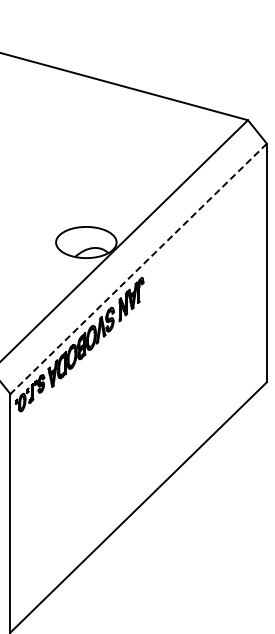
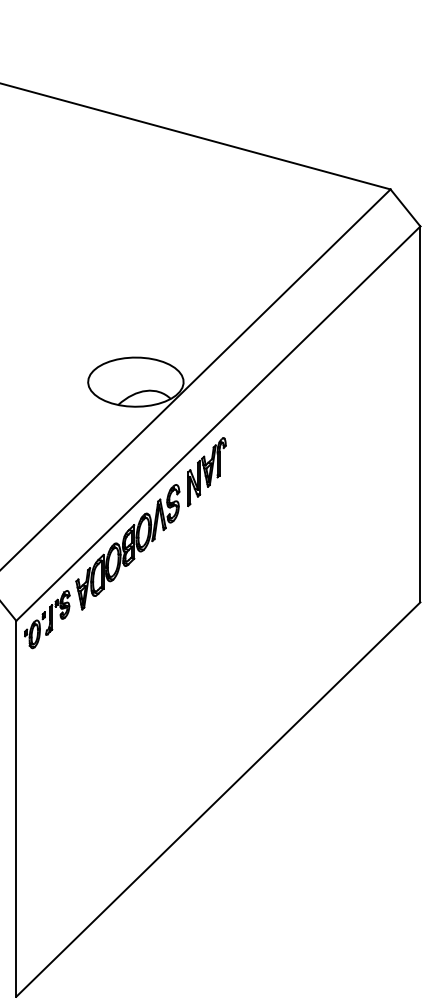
line: (138, 269) -> (218, 424), dashed -> solid

